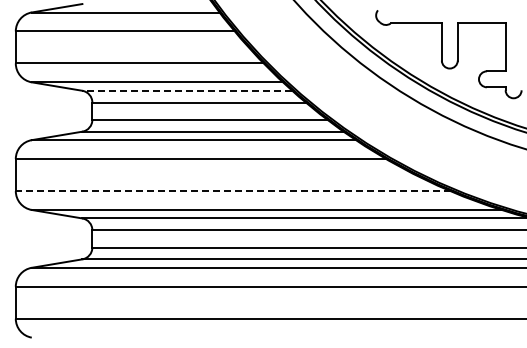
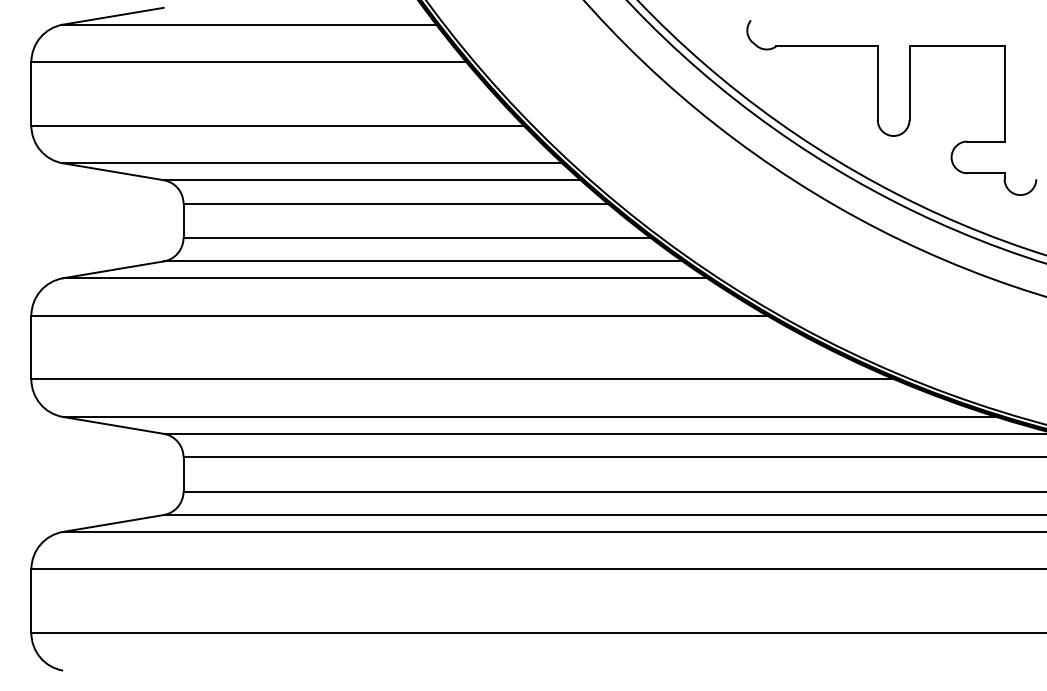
line: (187, 90) -> (372, 179), dashed -> solid
line: (232, 191) -> (461, 380), dashed -> solid

